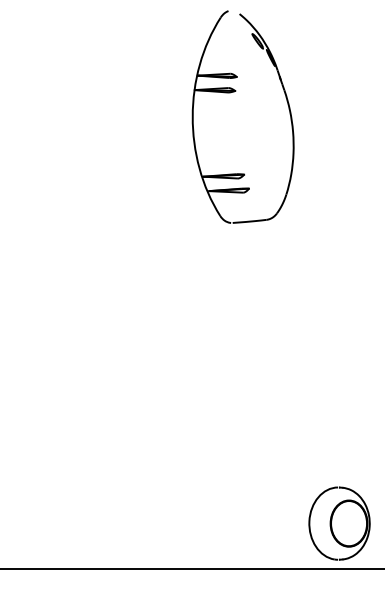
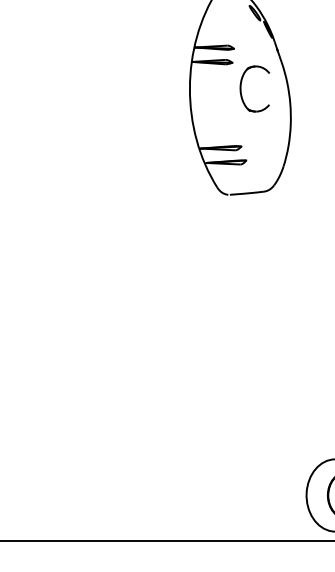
part: (244, 116) -> (241, 88), added

